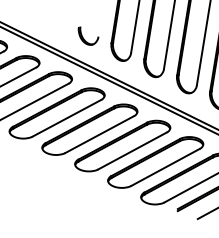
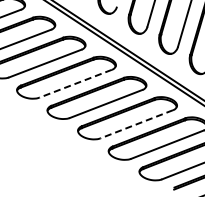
line: (66, 118) -> (75, 83), solid -> dashed
line: (132, 150) -> (136, 123), solid -> dashed

